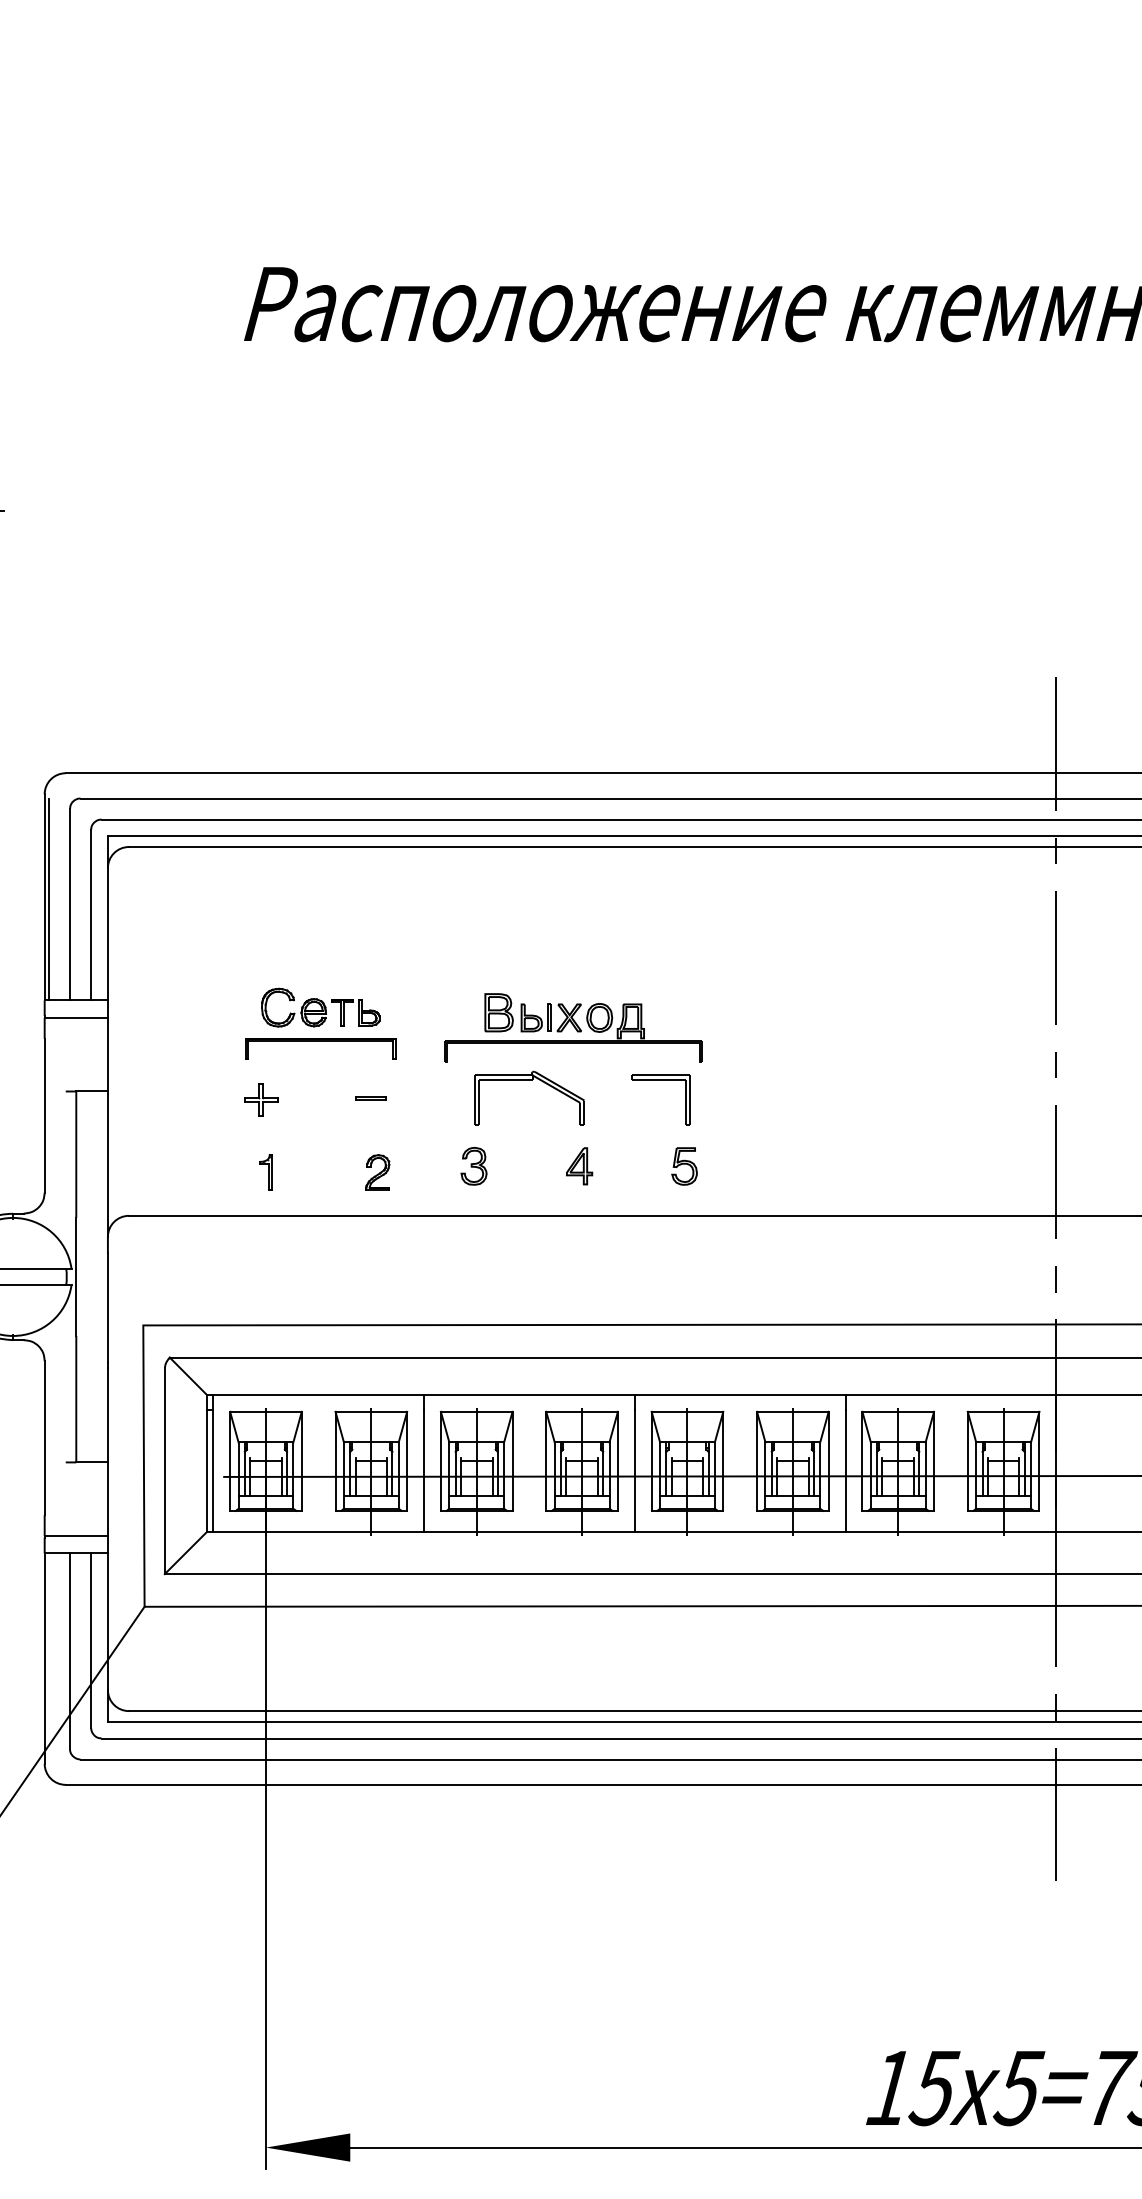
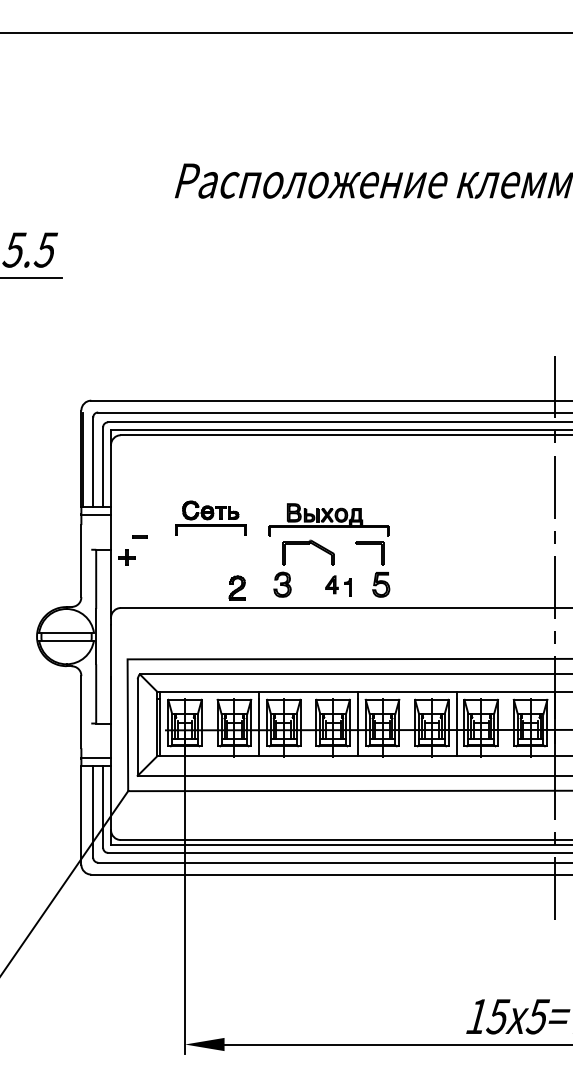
line: (369, 1097) -> (139, 536), moved
part: (260, 1099) -> (126, 557), moved
part: (473, 1165) -> (282, 584), size x1.4
part: (683, 1165) -> (380, 584), size x1.4
part: (264, 1172) -> (347, 587), moved
part: (377, 1172) -> (237, 587), size x1.4

